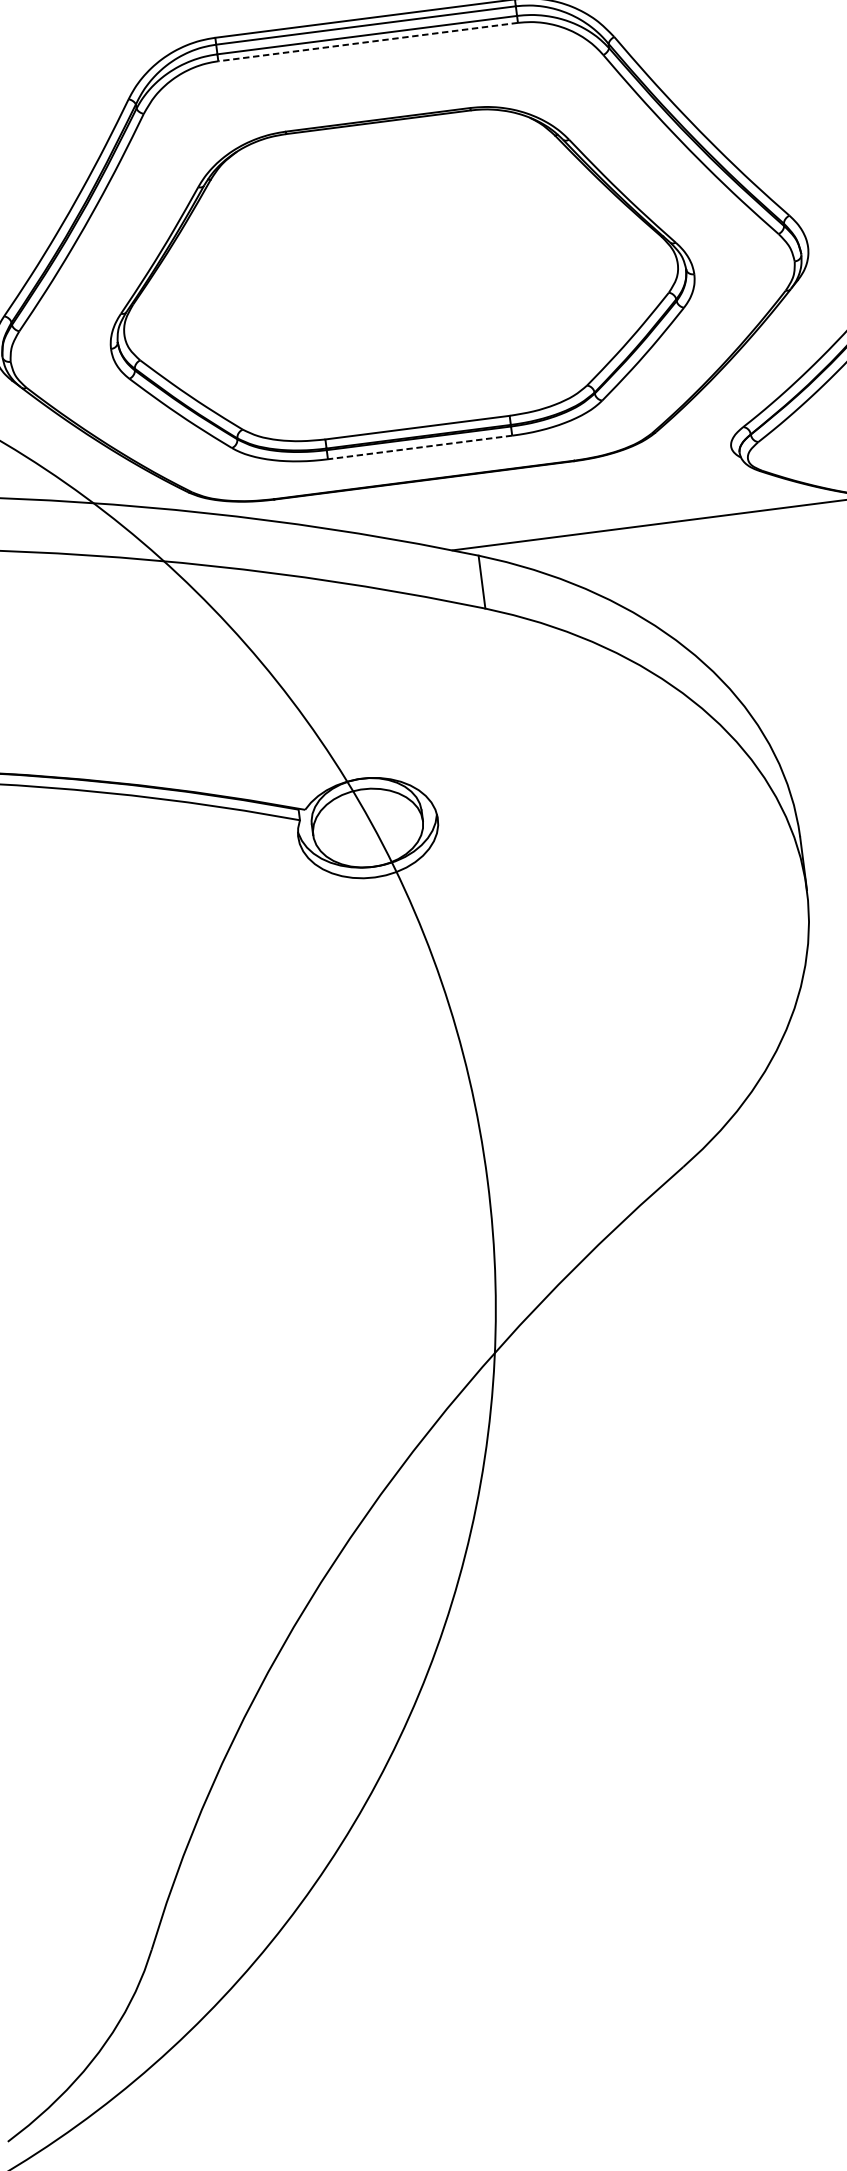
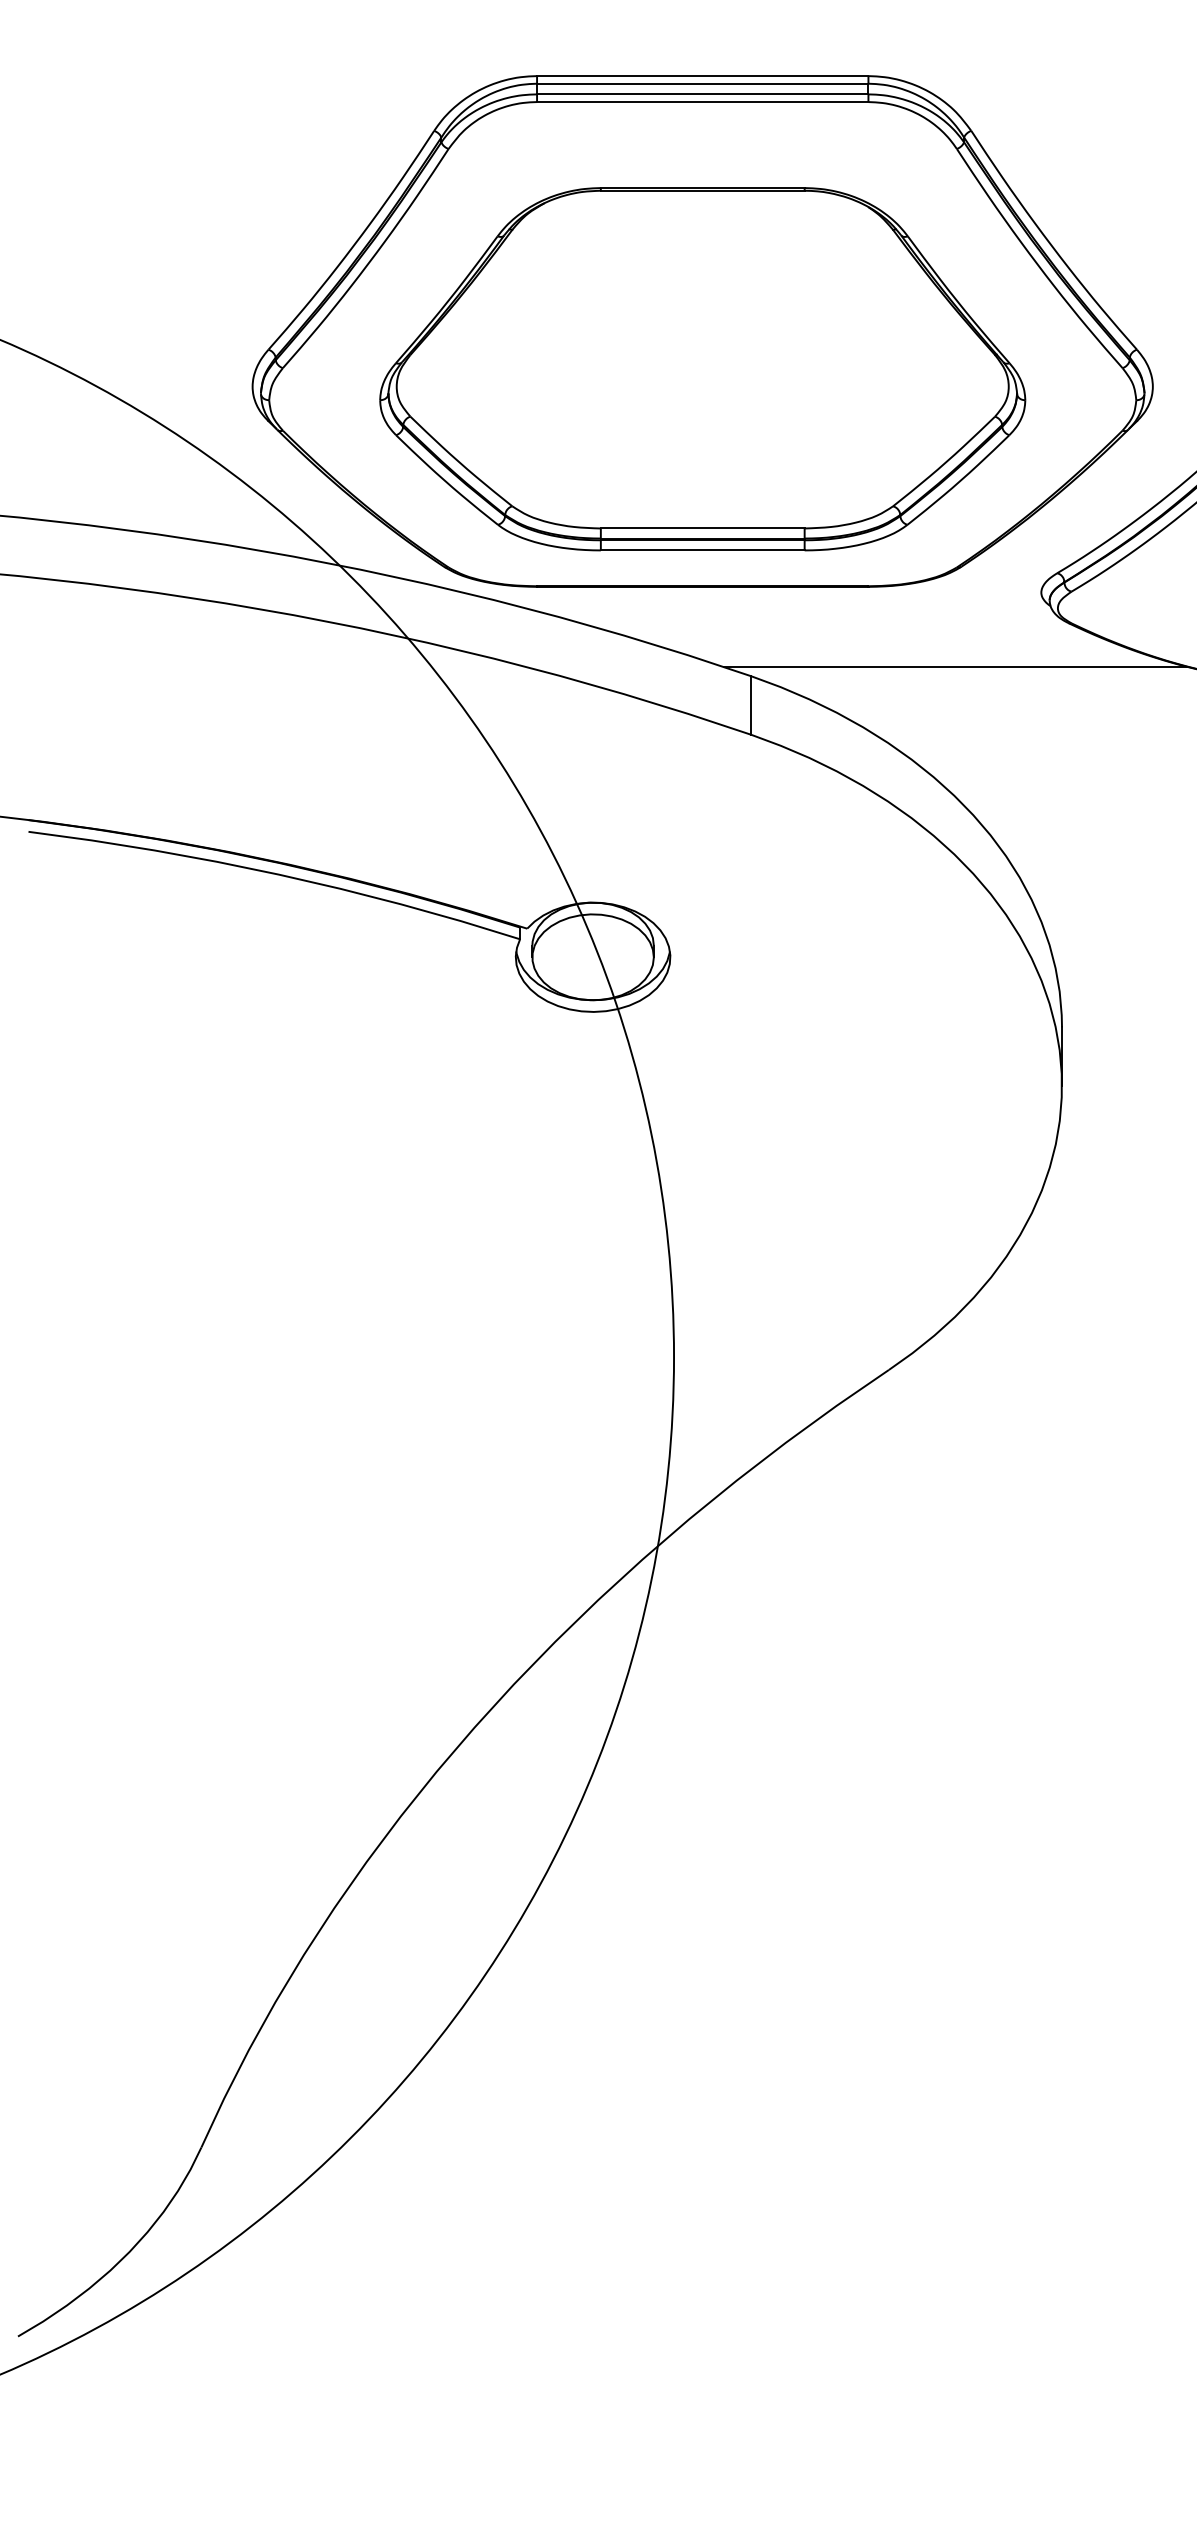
line: (367, 42) -> (702, 102), dashed -> solid
line: (419, 447) -> (702, 550), dashed -> solid

